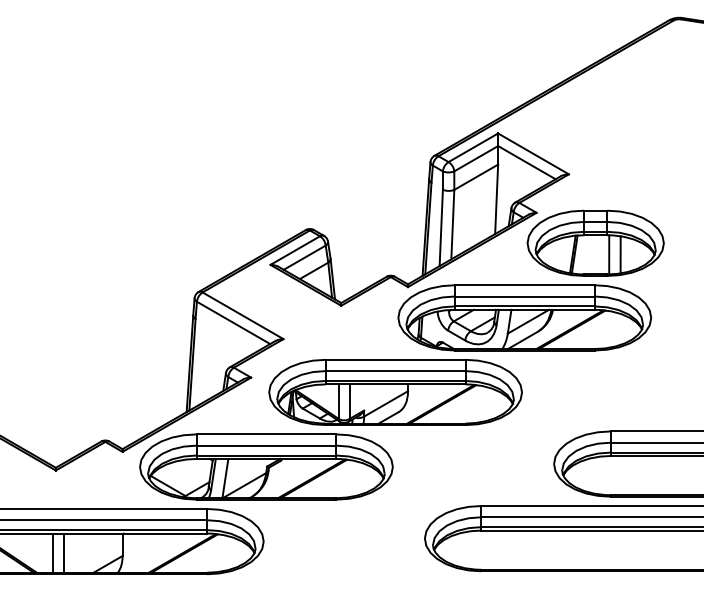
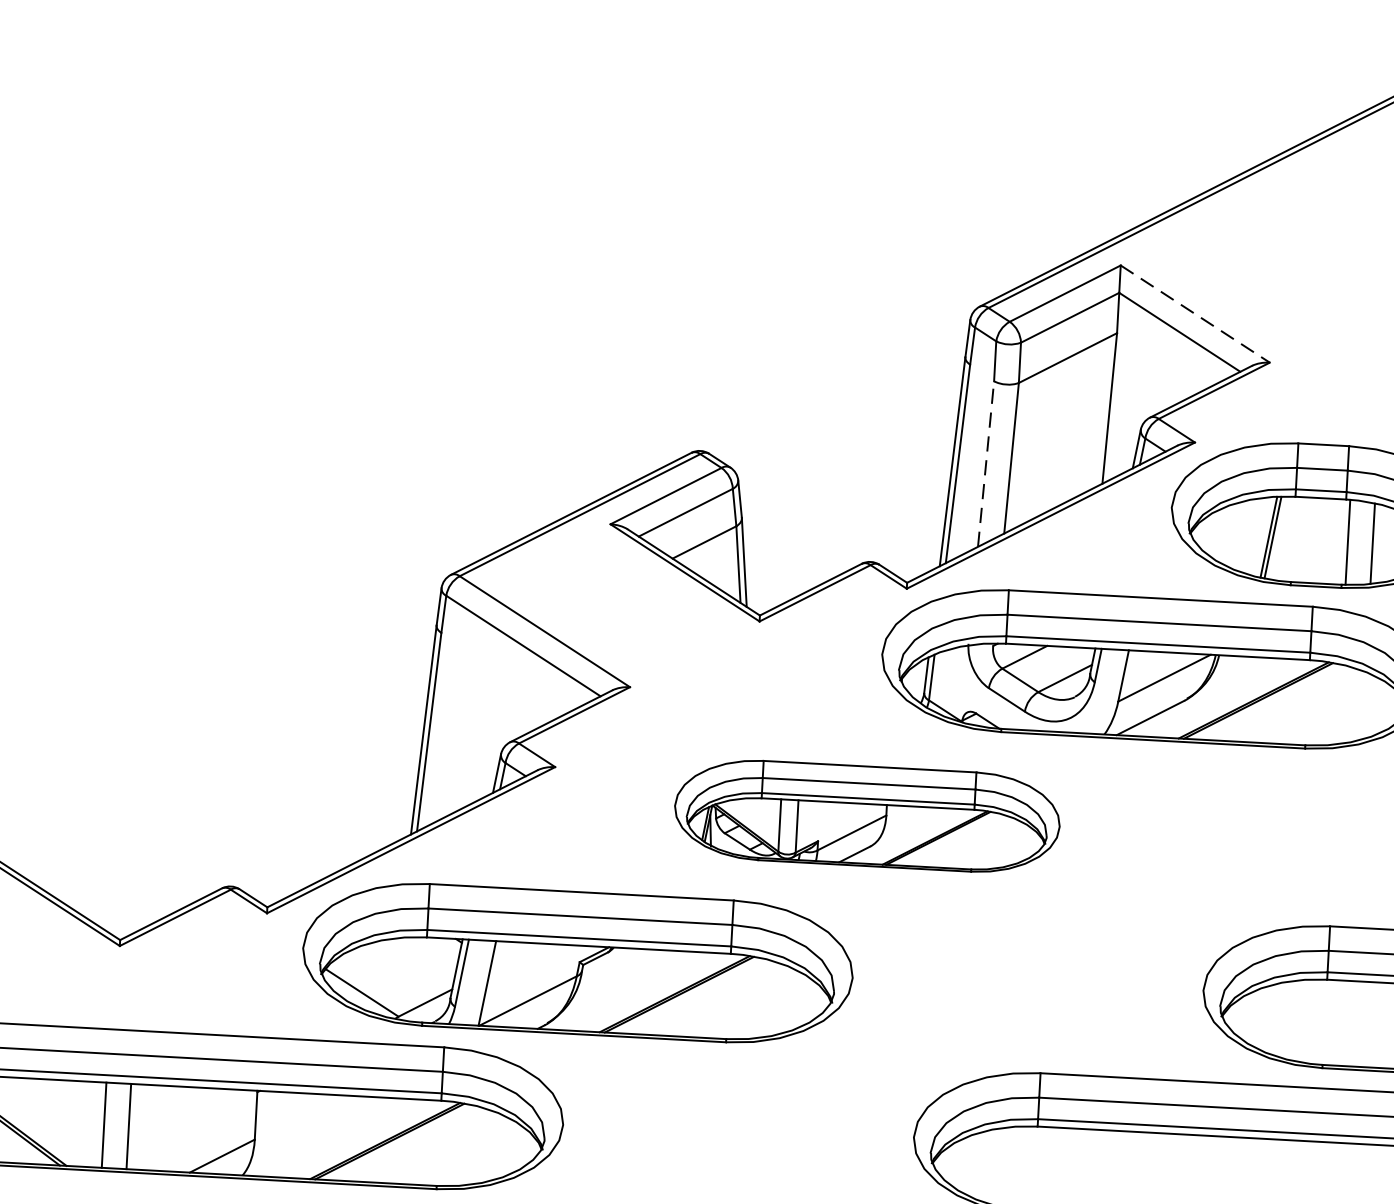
line: (533, 153) -> (1195, 313), solid -> dashed
line: (441, 227) -> (986, 463), solid -> dashed
part: (395, 392) -> (867, 816), size x0.7

